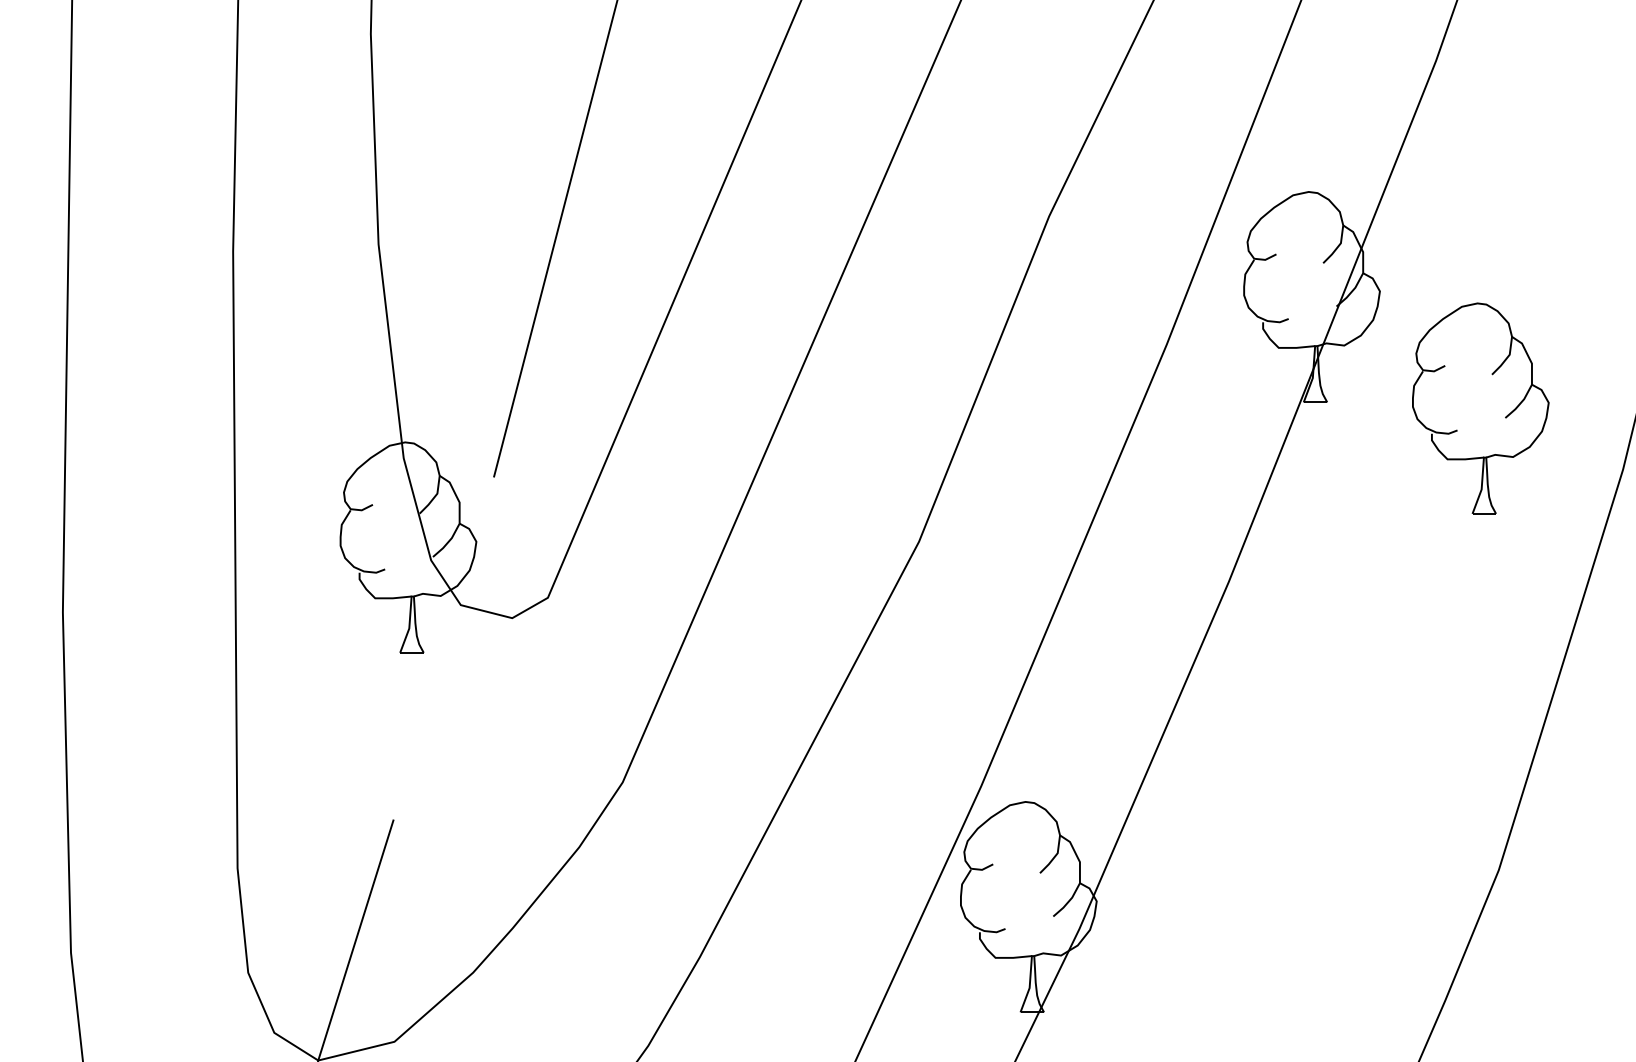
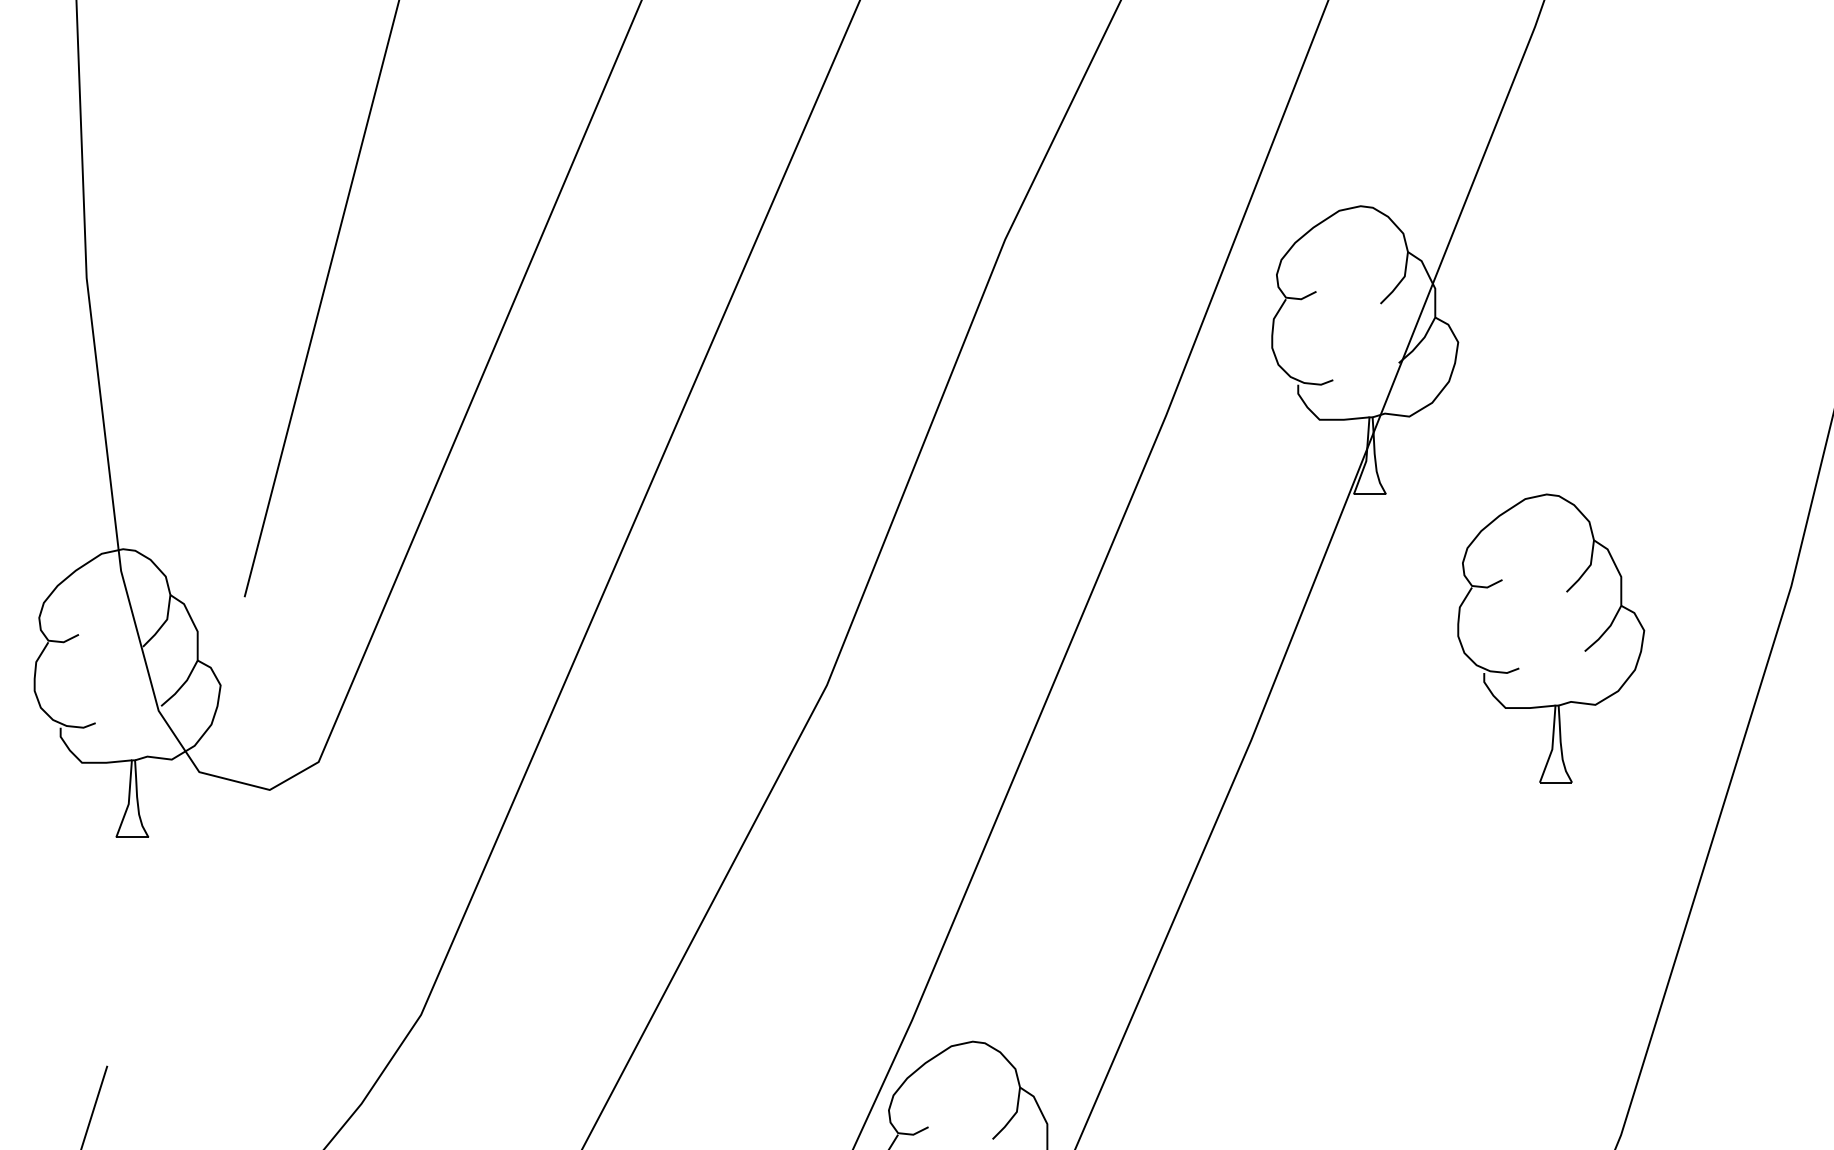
part: (1480, 408) -> (1550, 638), moved

